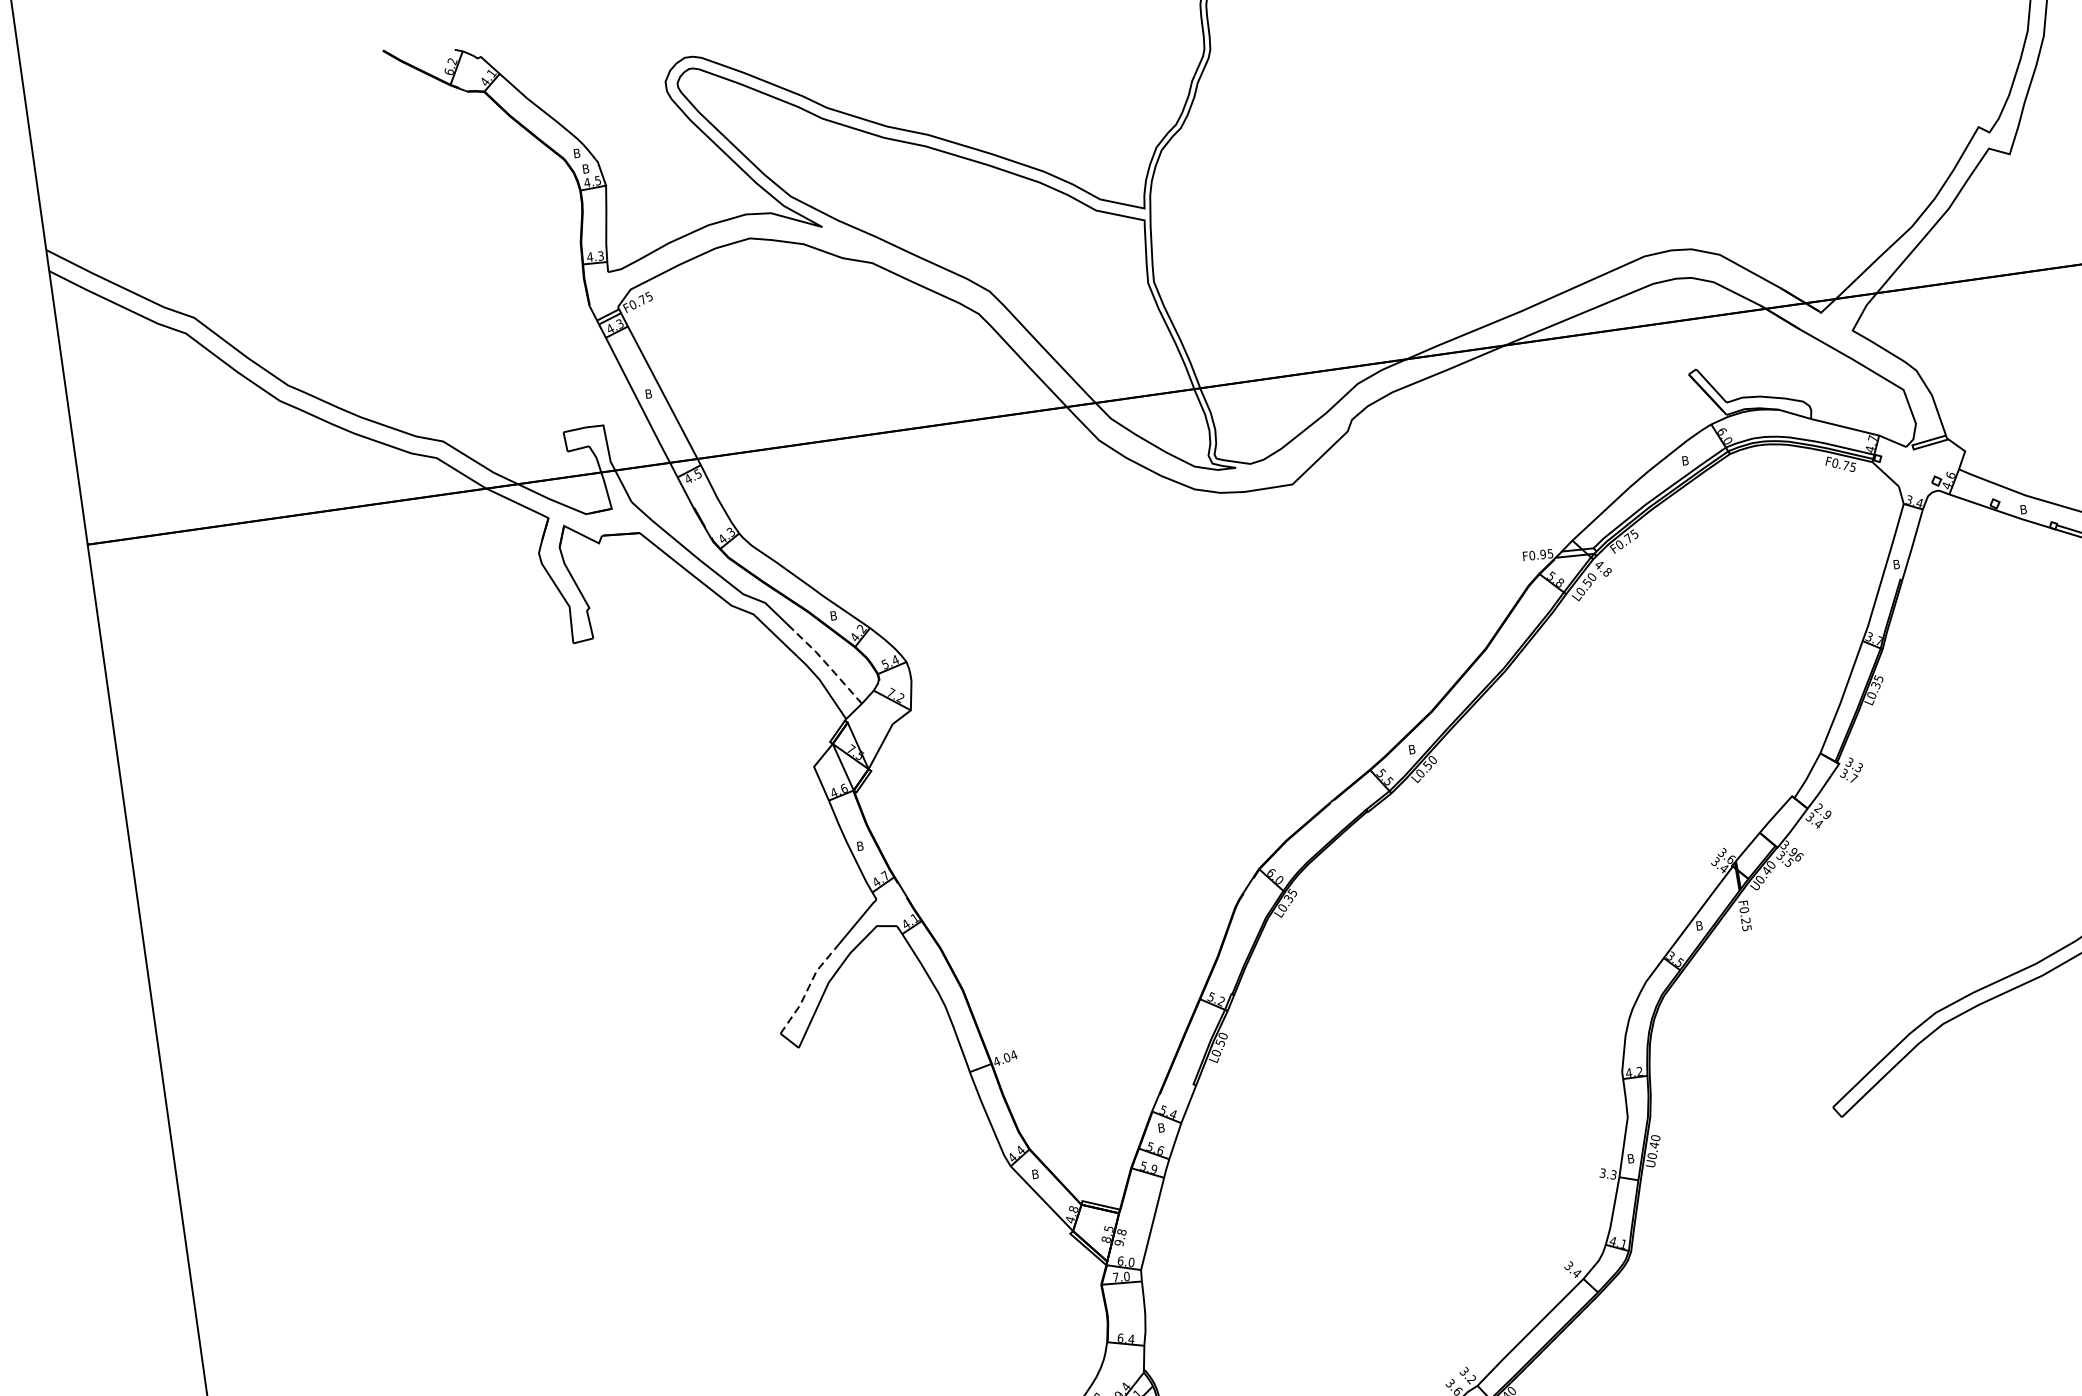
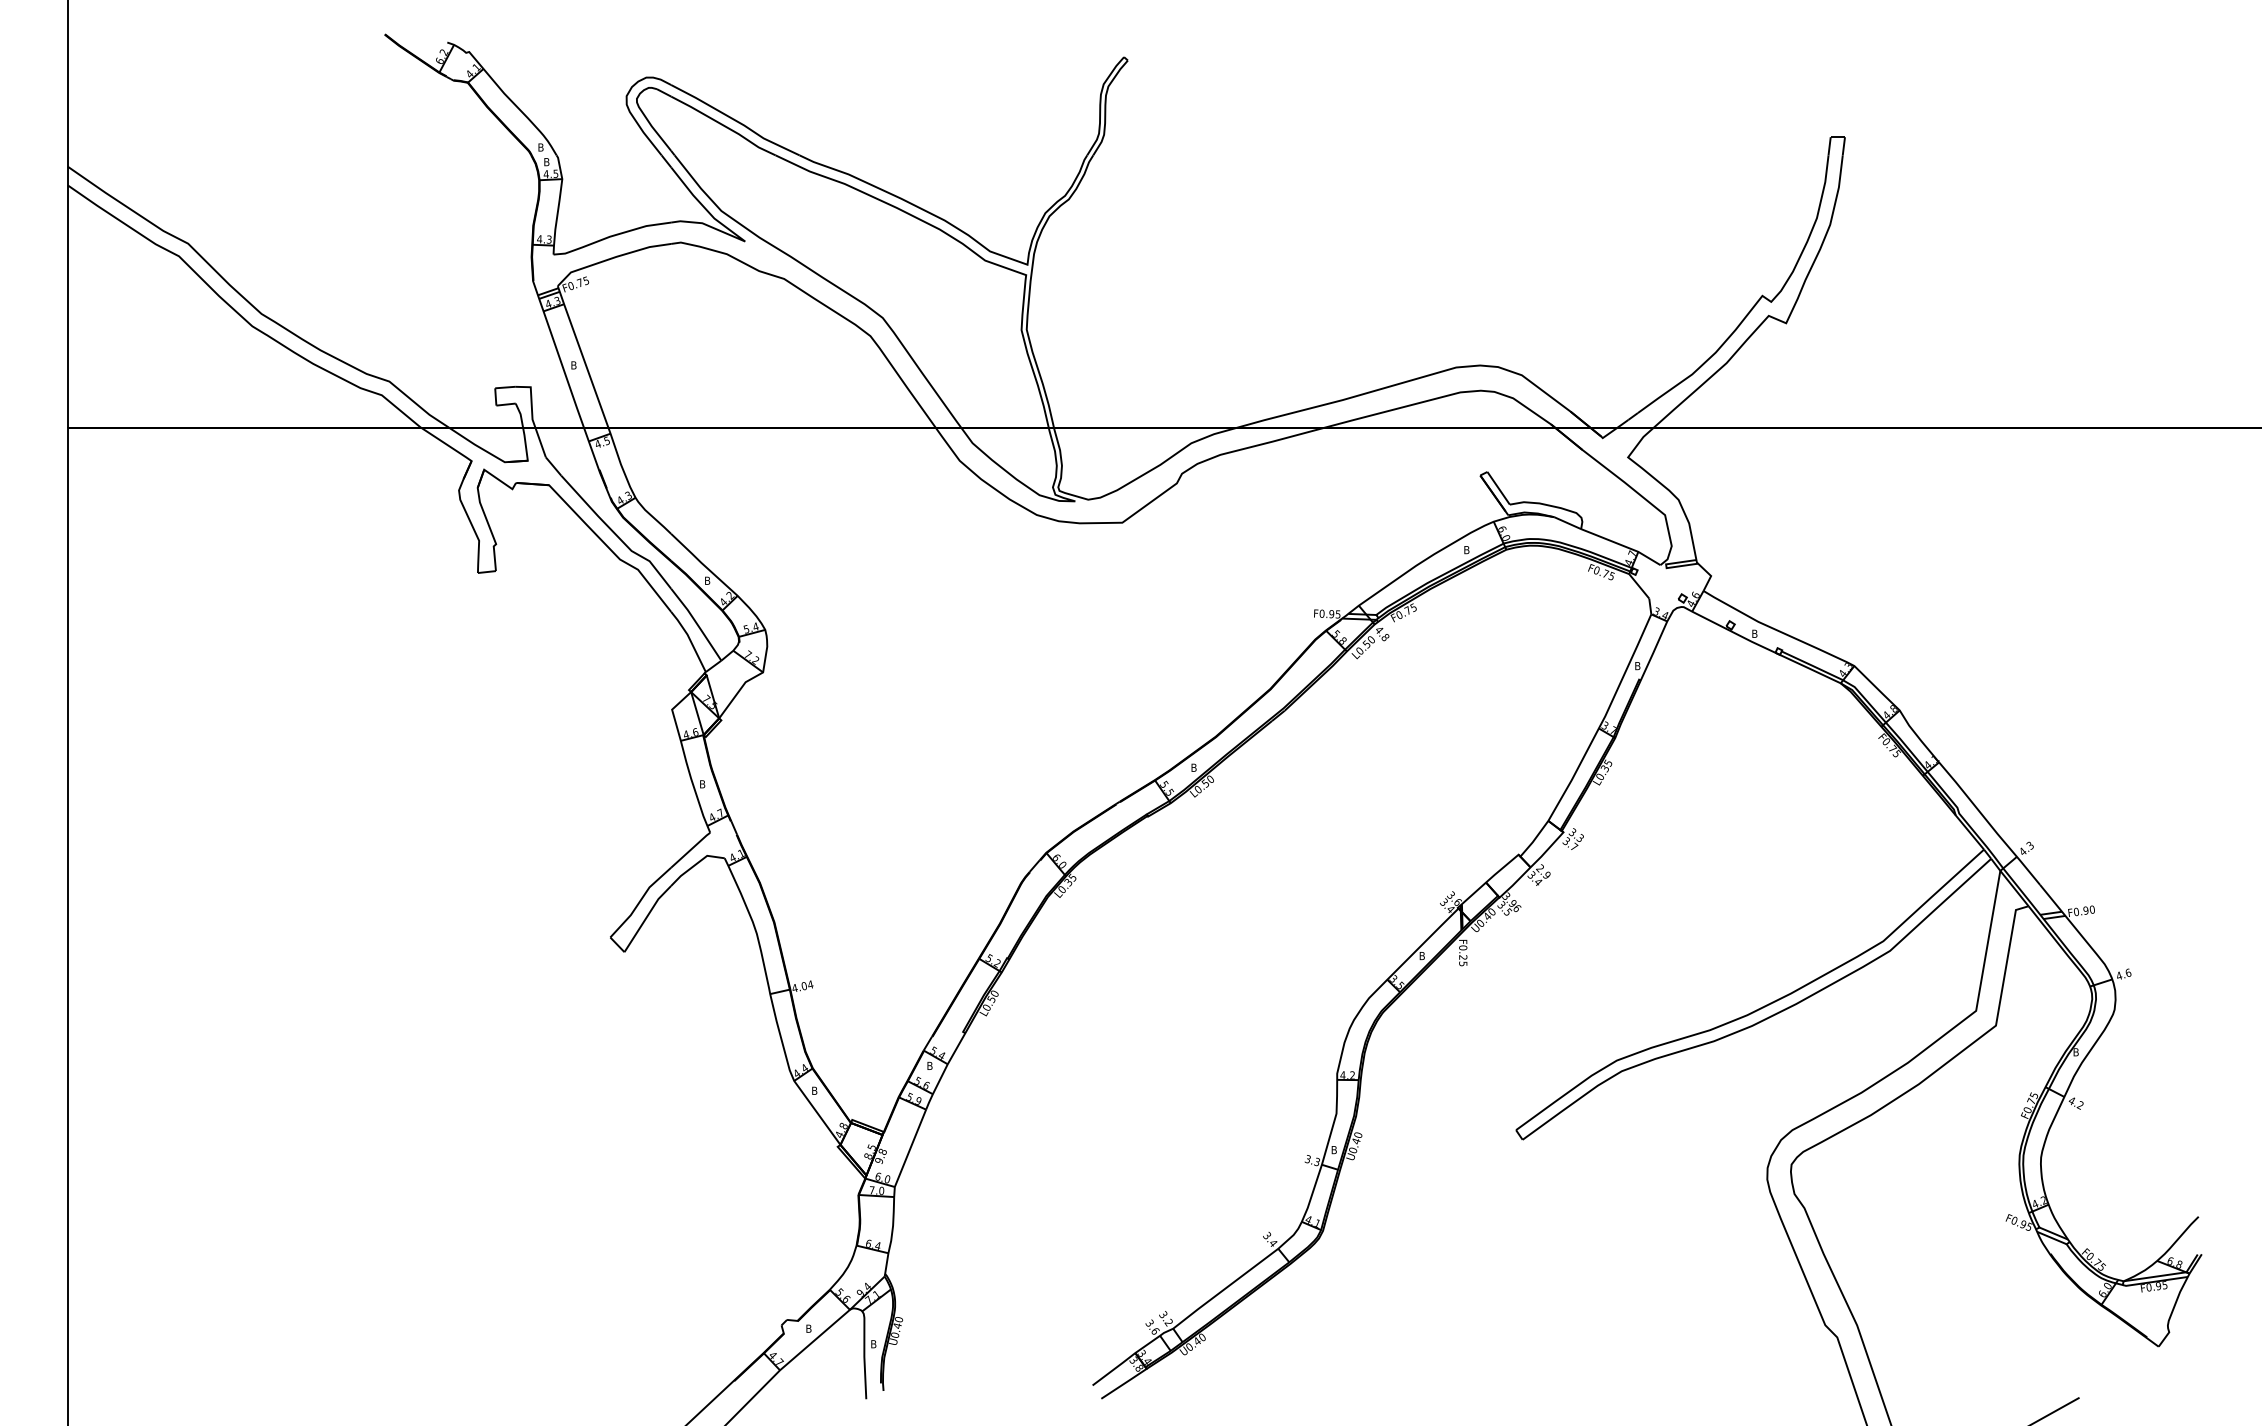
line: (829, 665) -> (697, 623), dashed -> solid
line: (808, 988) -> (640, 901), dashed -> solid

